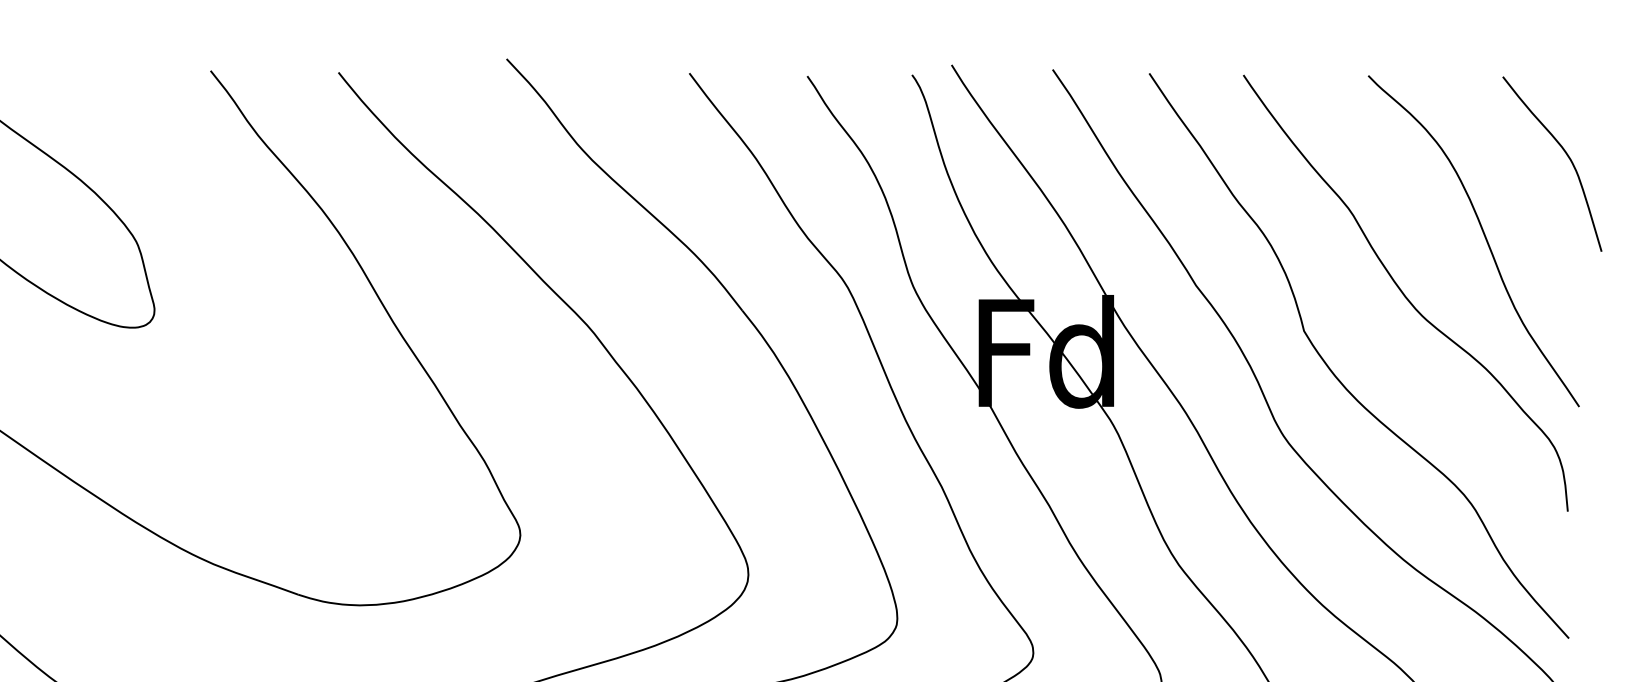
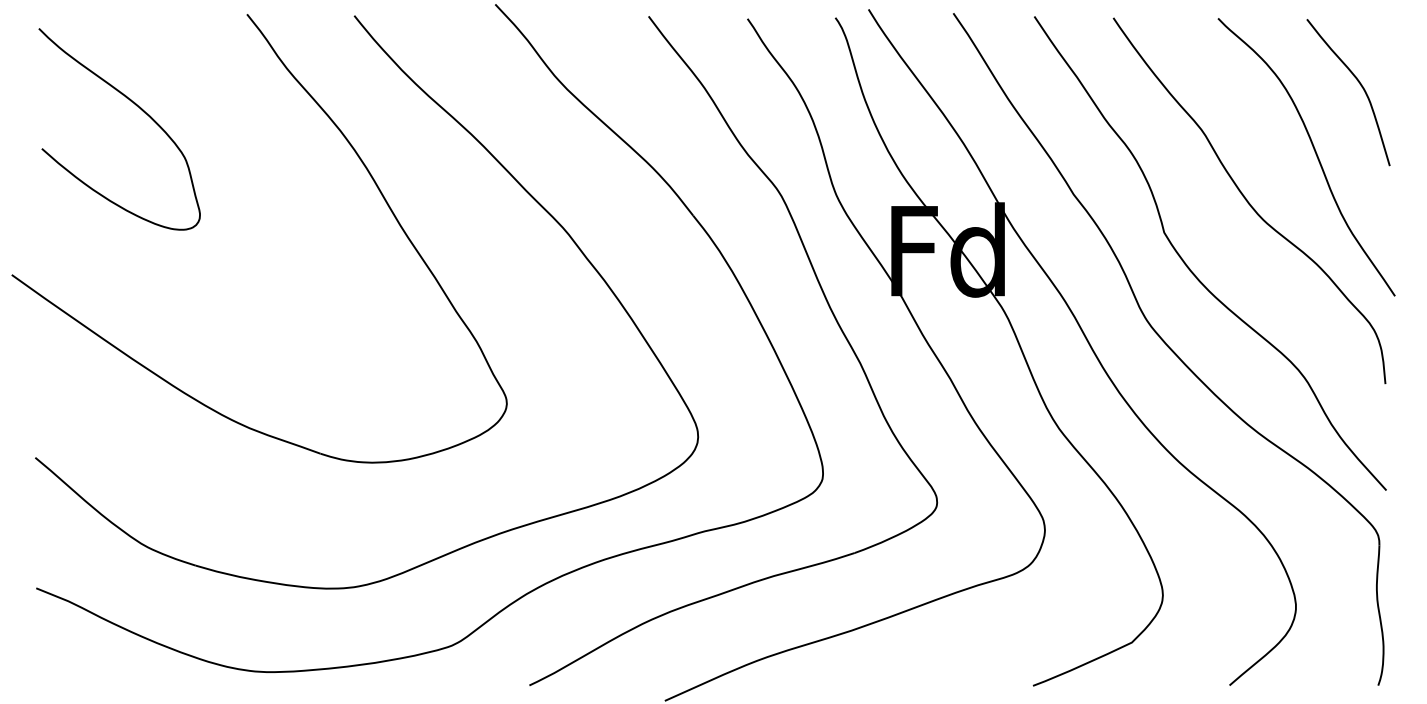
curve: (1565, 154) -> (1359, 84), moved

